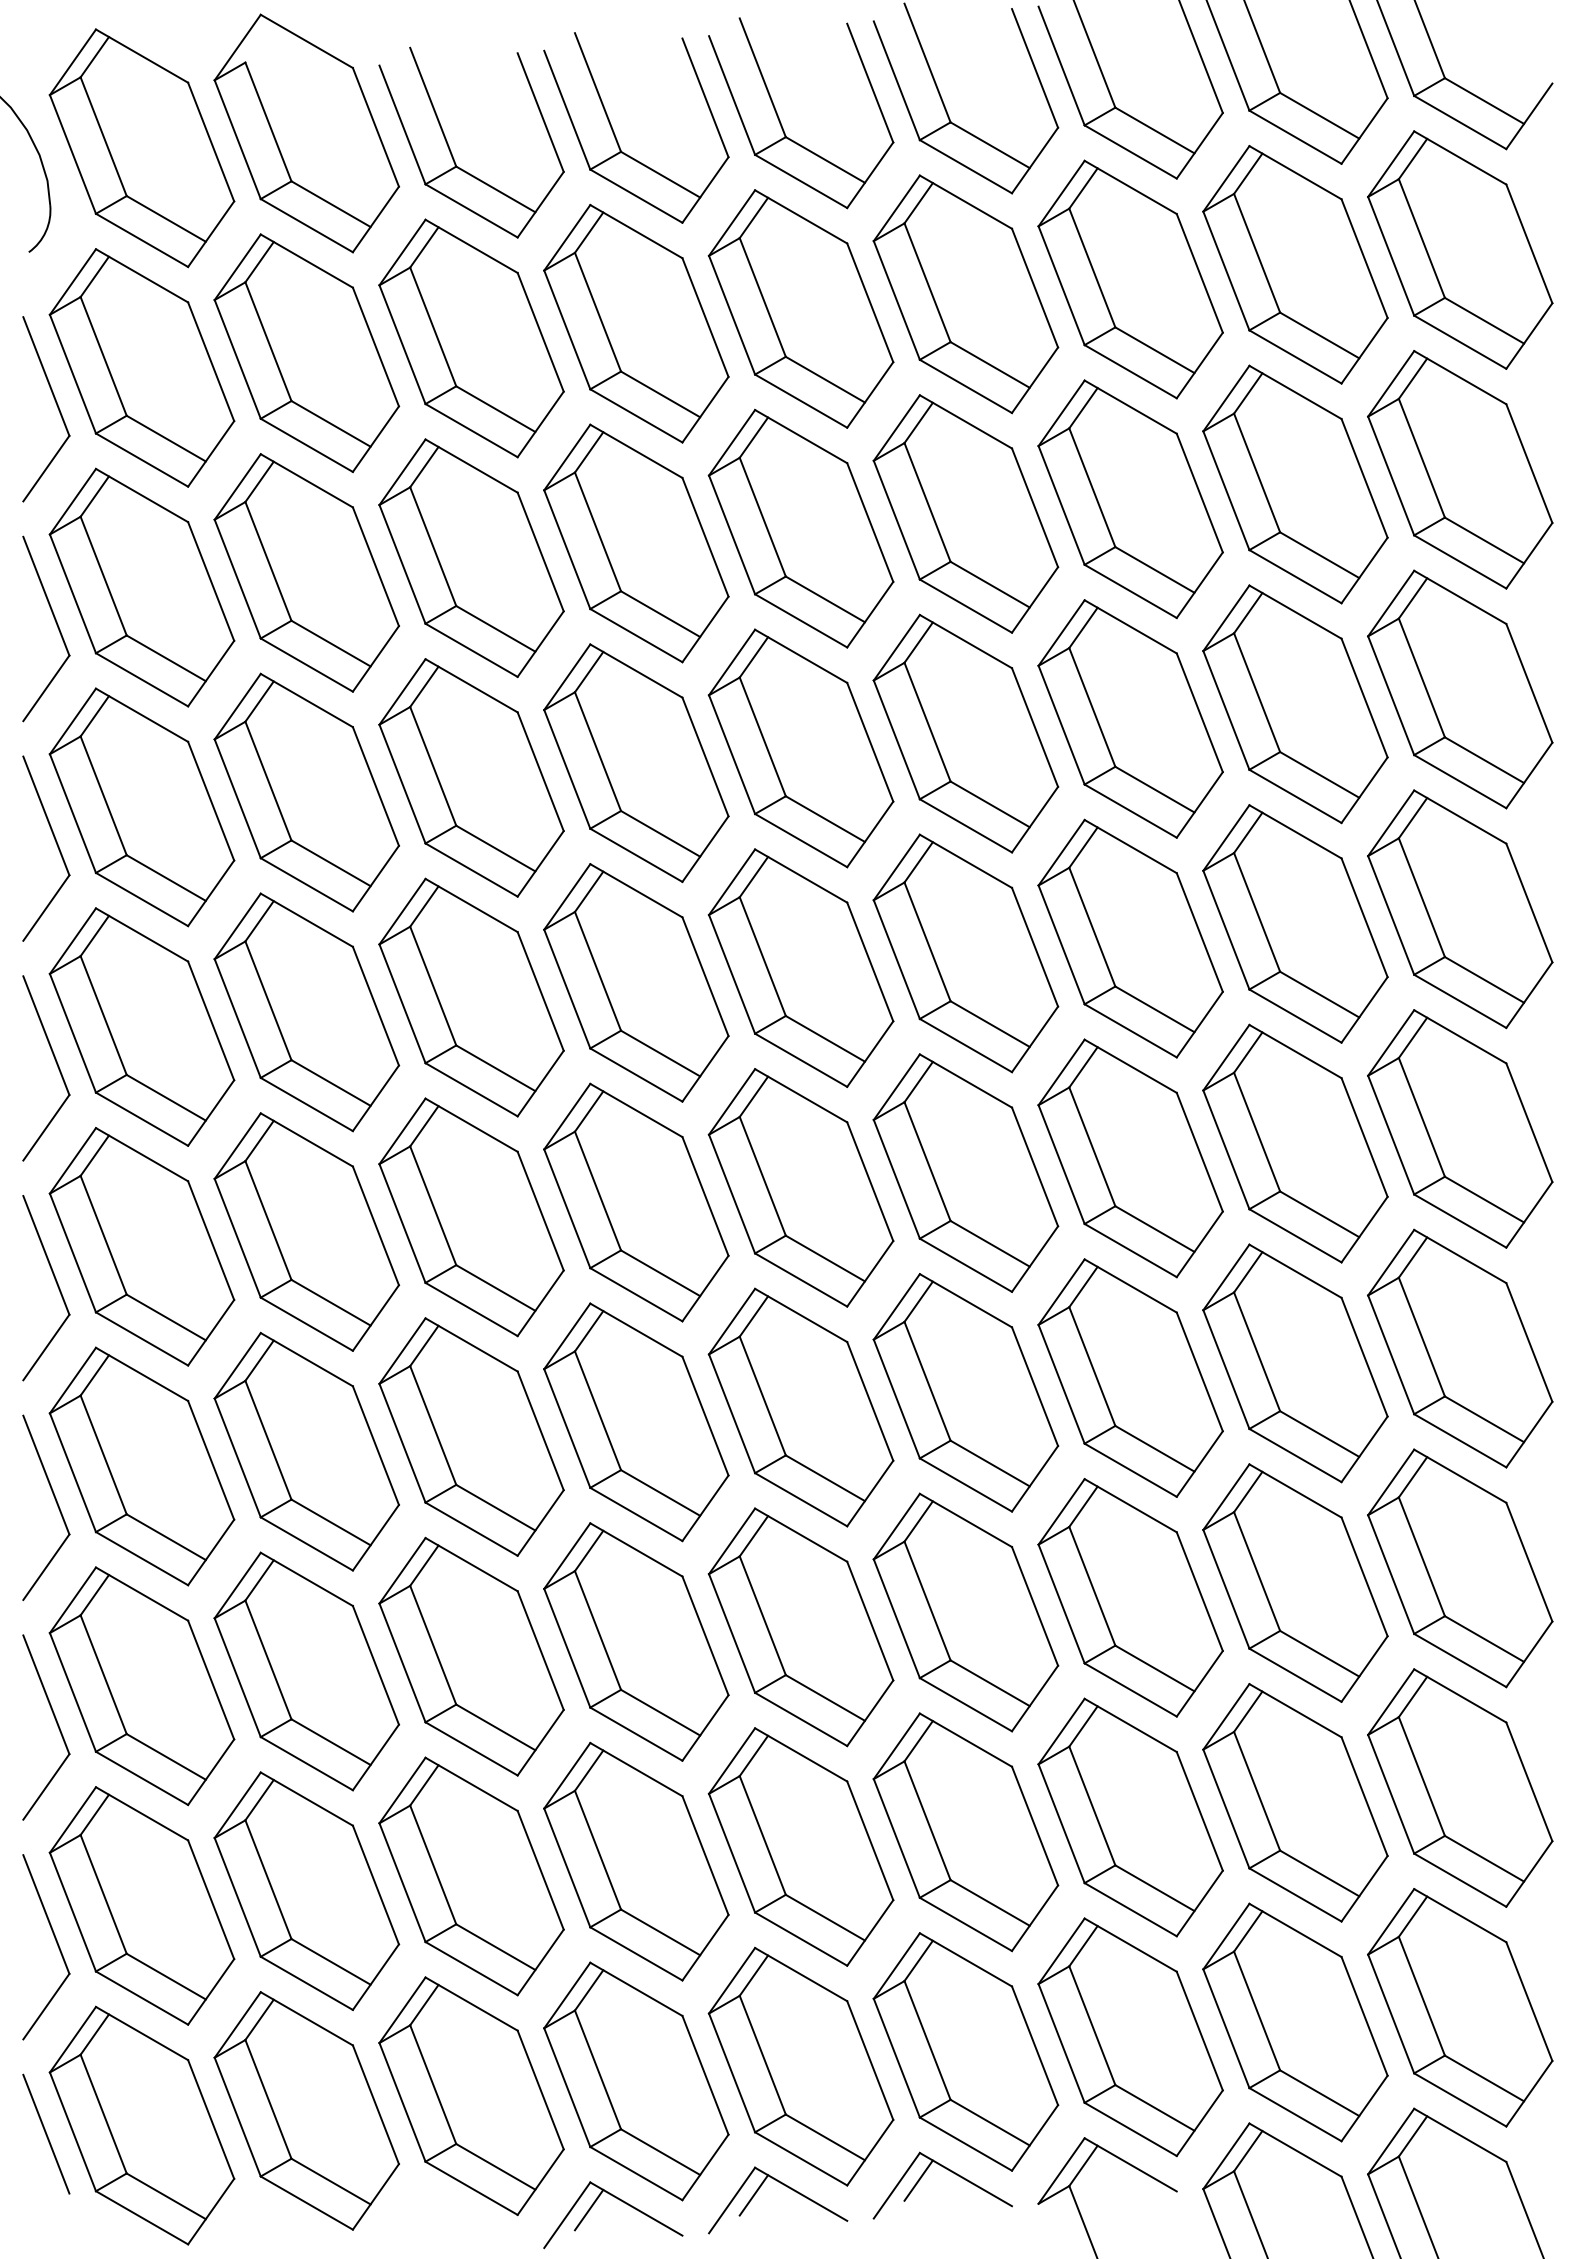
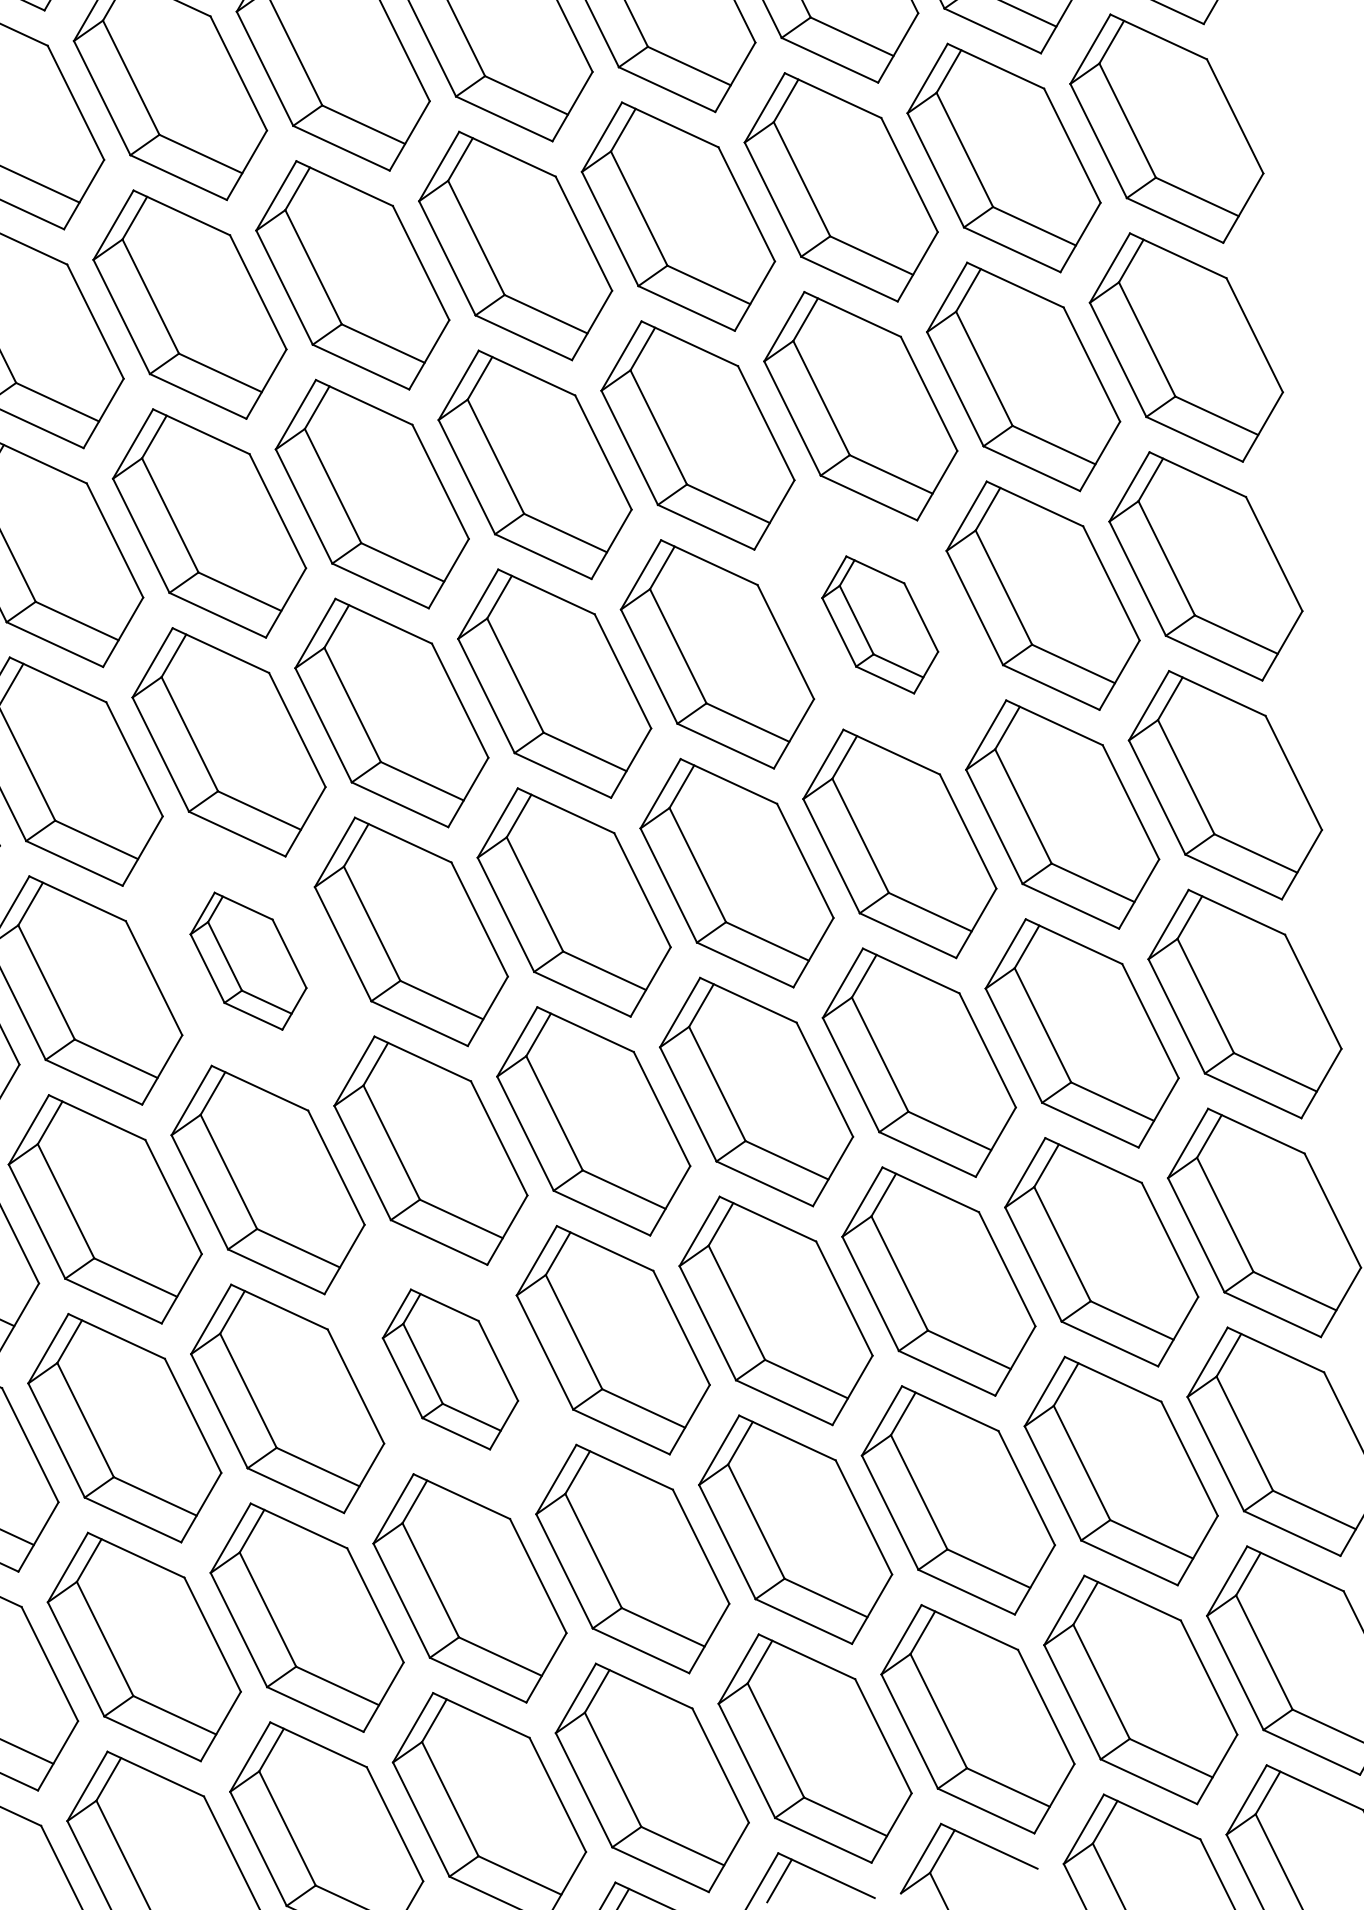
part: (1130, 938) -> (880, 624), size x0.6
part: (471, 1217) -> (248, 961), size x0.6
part: (636, 1641) -> (450, 1369), size x0.7

